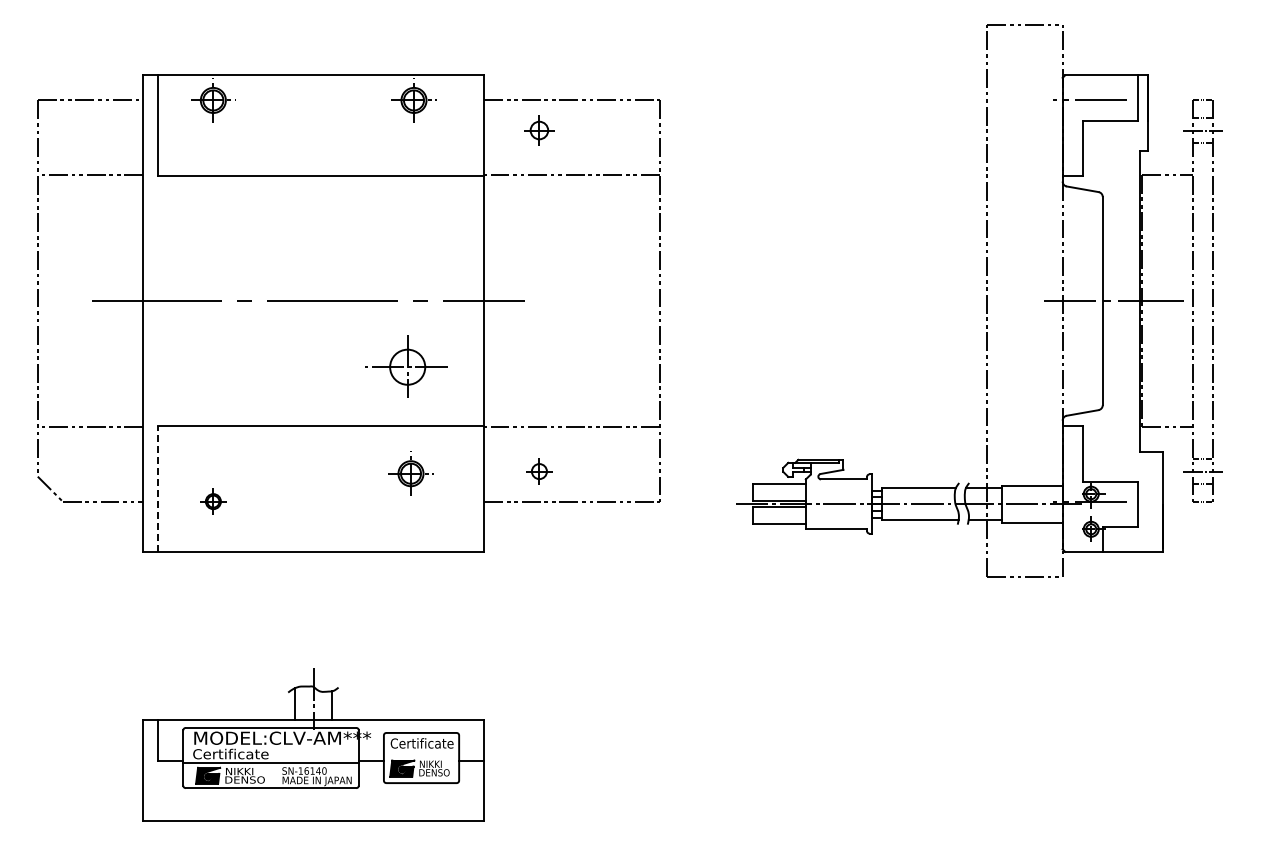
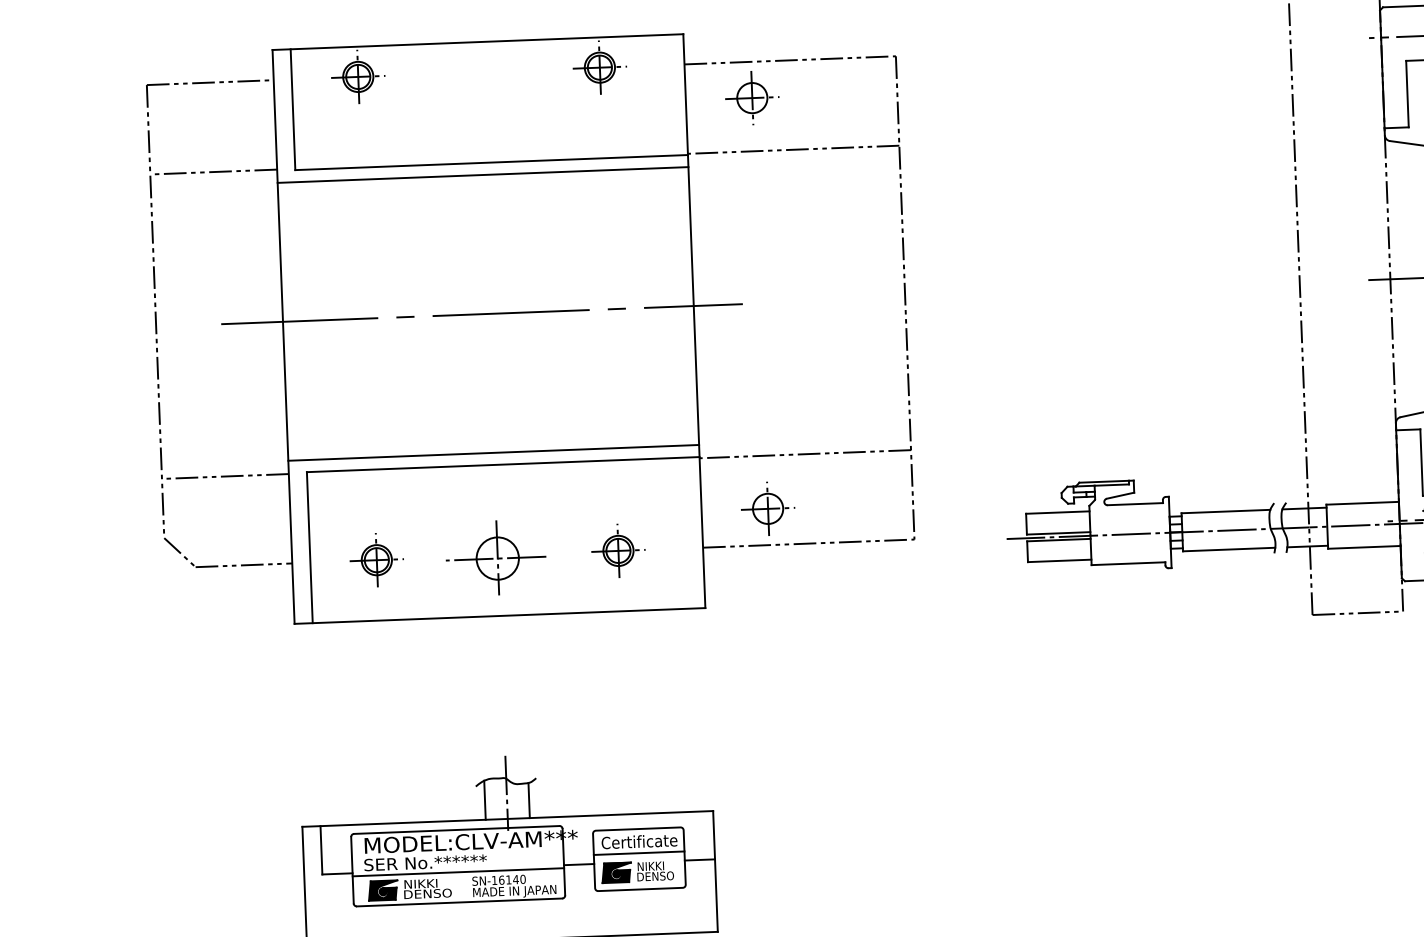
part: (539, 130) -> (752, 98), size x1.43
line: (313, 185) -> (482, 174), added
part: (406, 366) -> (496, 557), moved
line: (313, 416) -> (493, 452), added
part: (539, 471) -> (768, 508), size x1.67
part: (410, 473) -> (617, 550), moved
line: (158, 489) -> (310, 548), dashed -> solid
part: (213, 501) -> (376, 559), size x1.67
text: (243, 753) -> (424, 862), Certificate -> SER No.******
line: (421, 753) -> (639, 853), added

